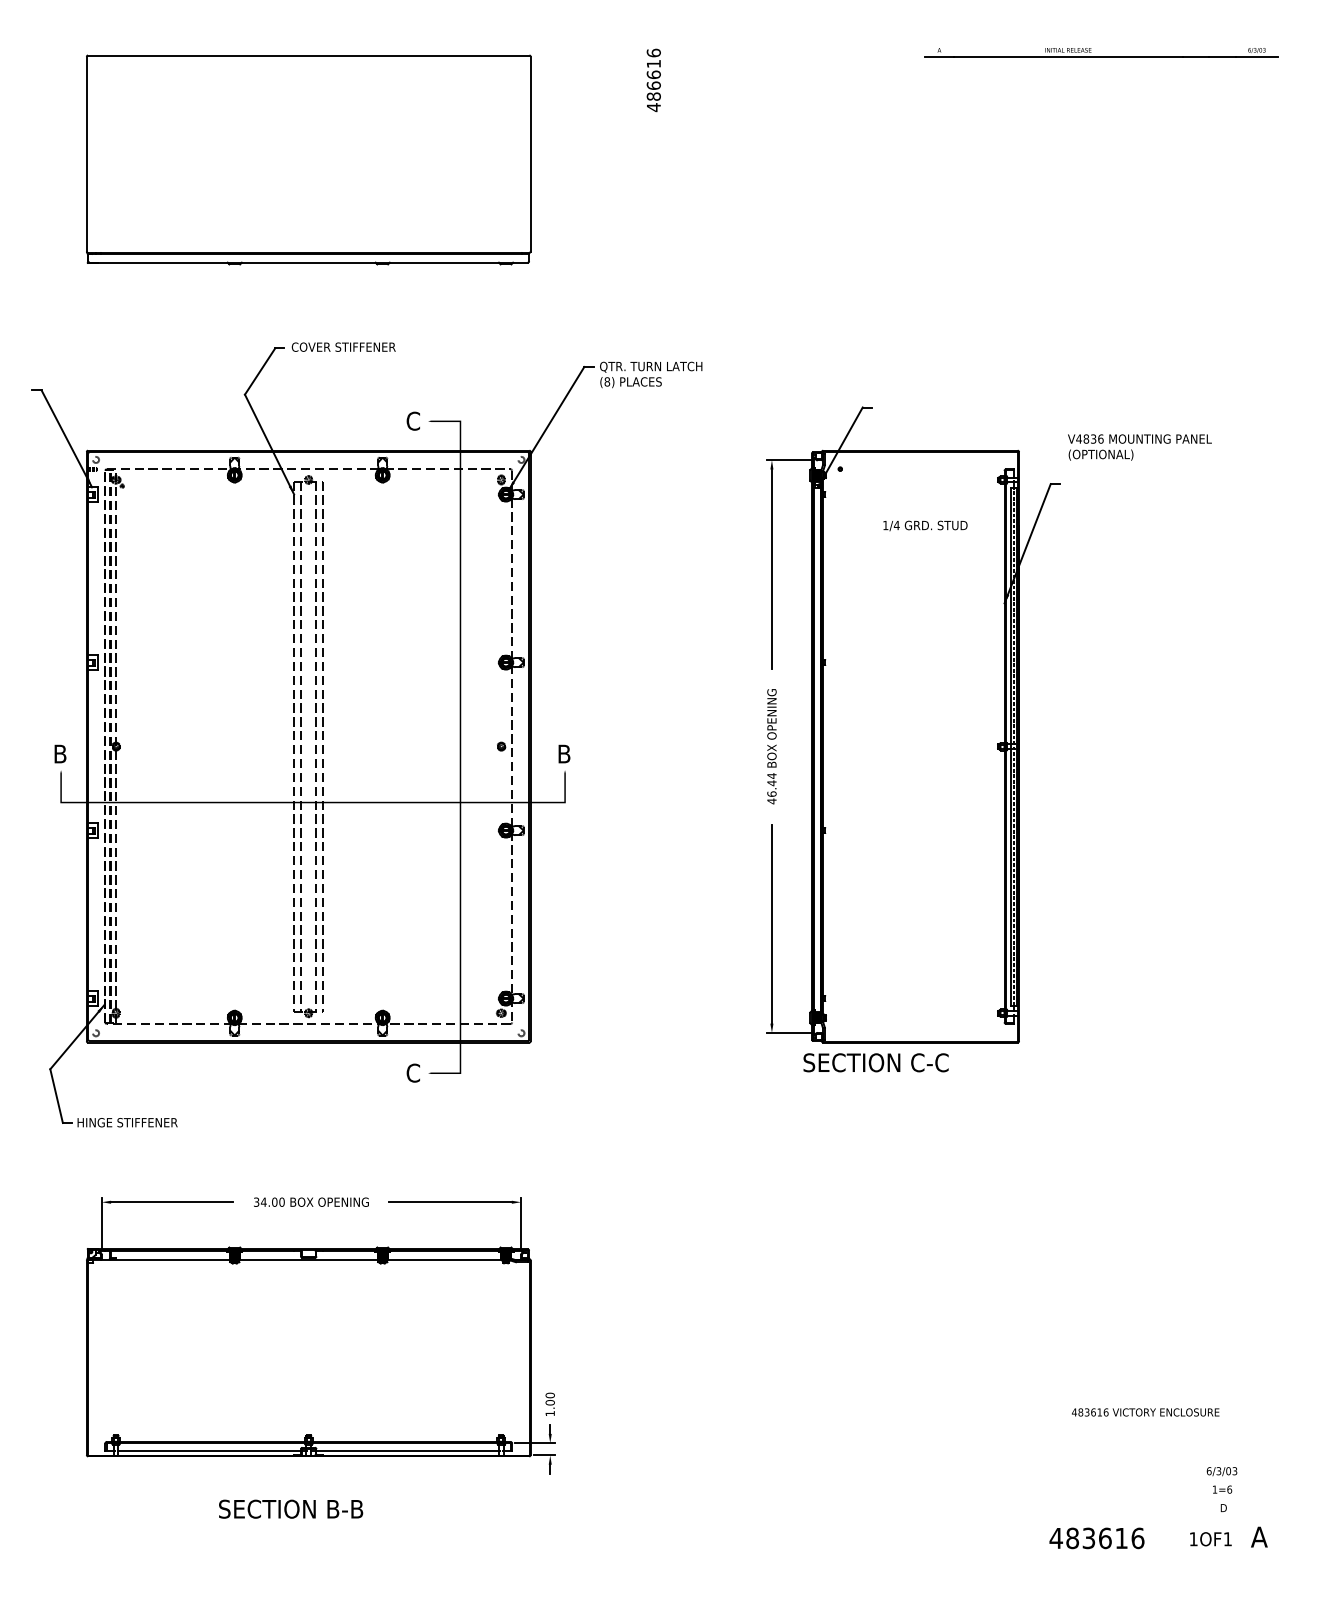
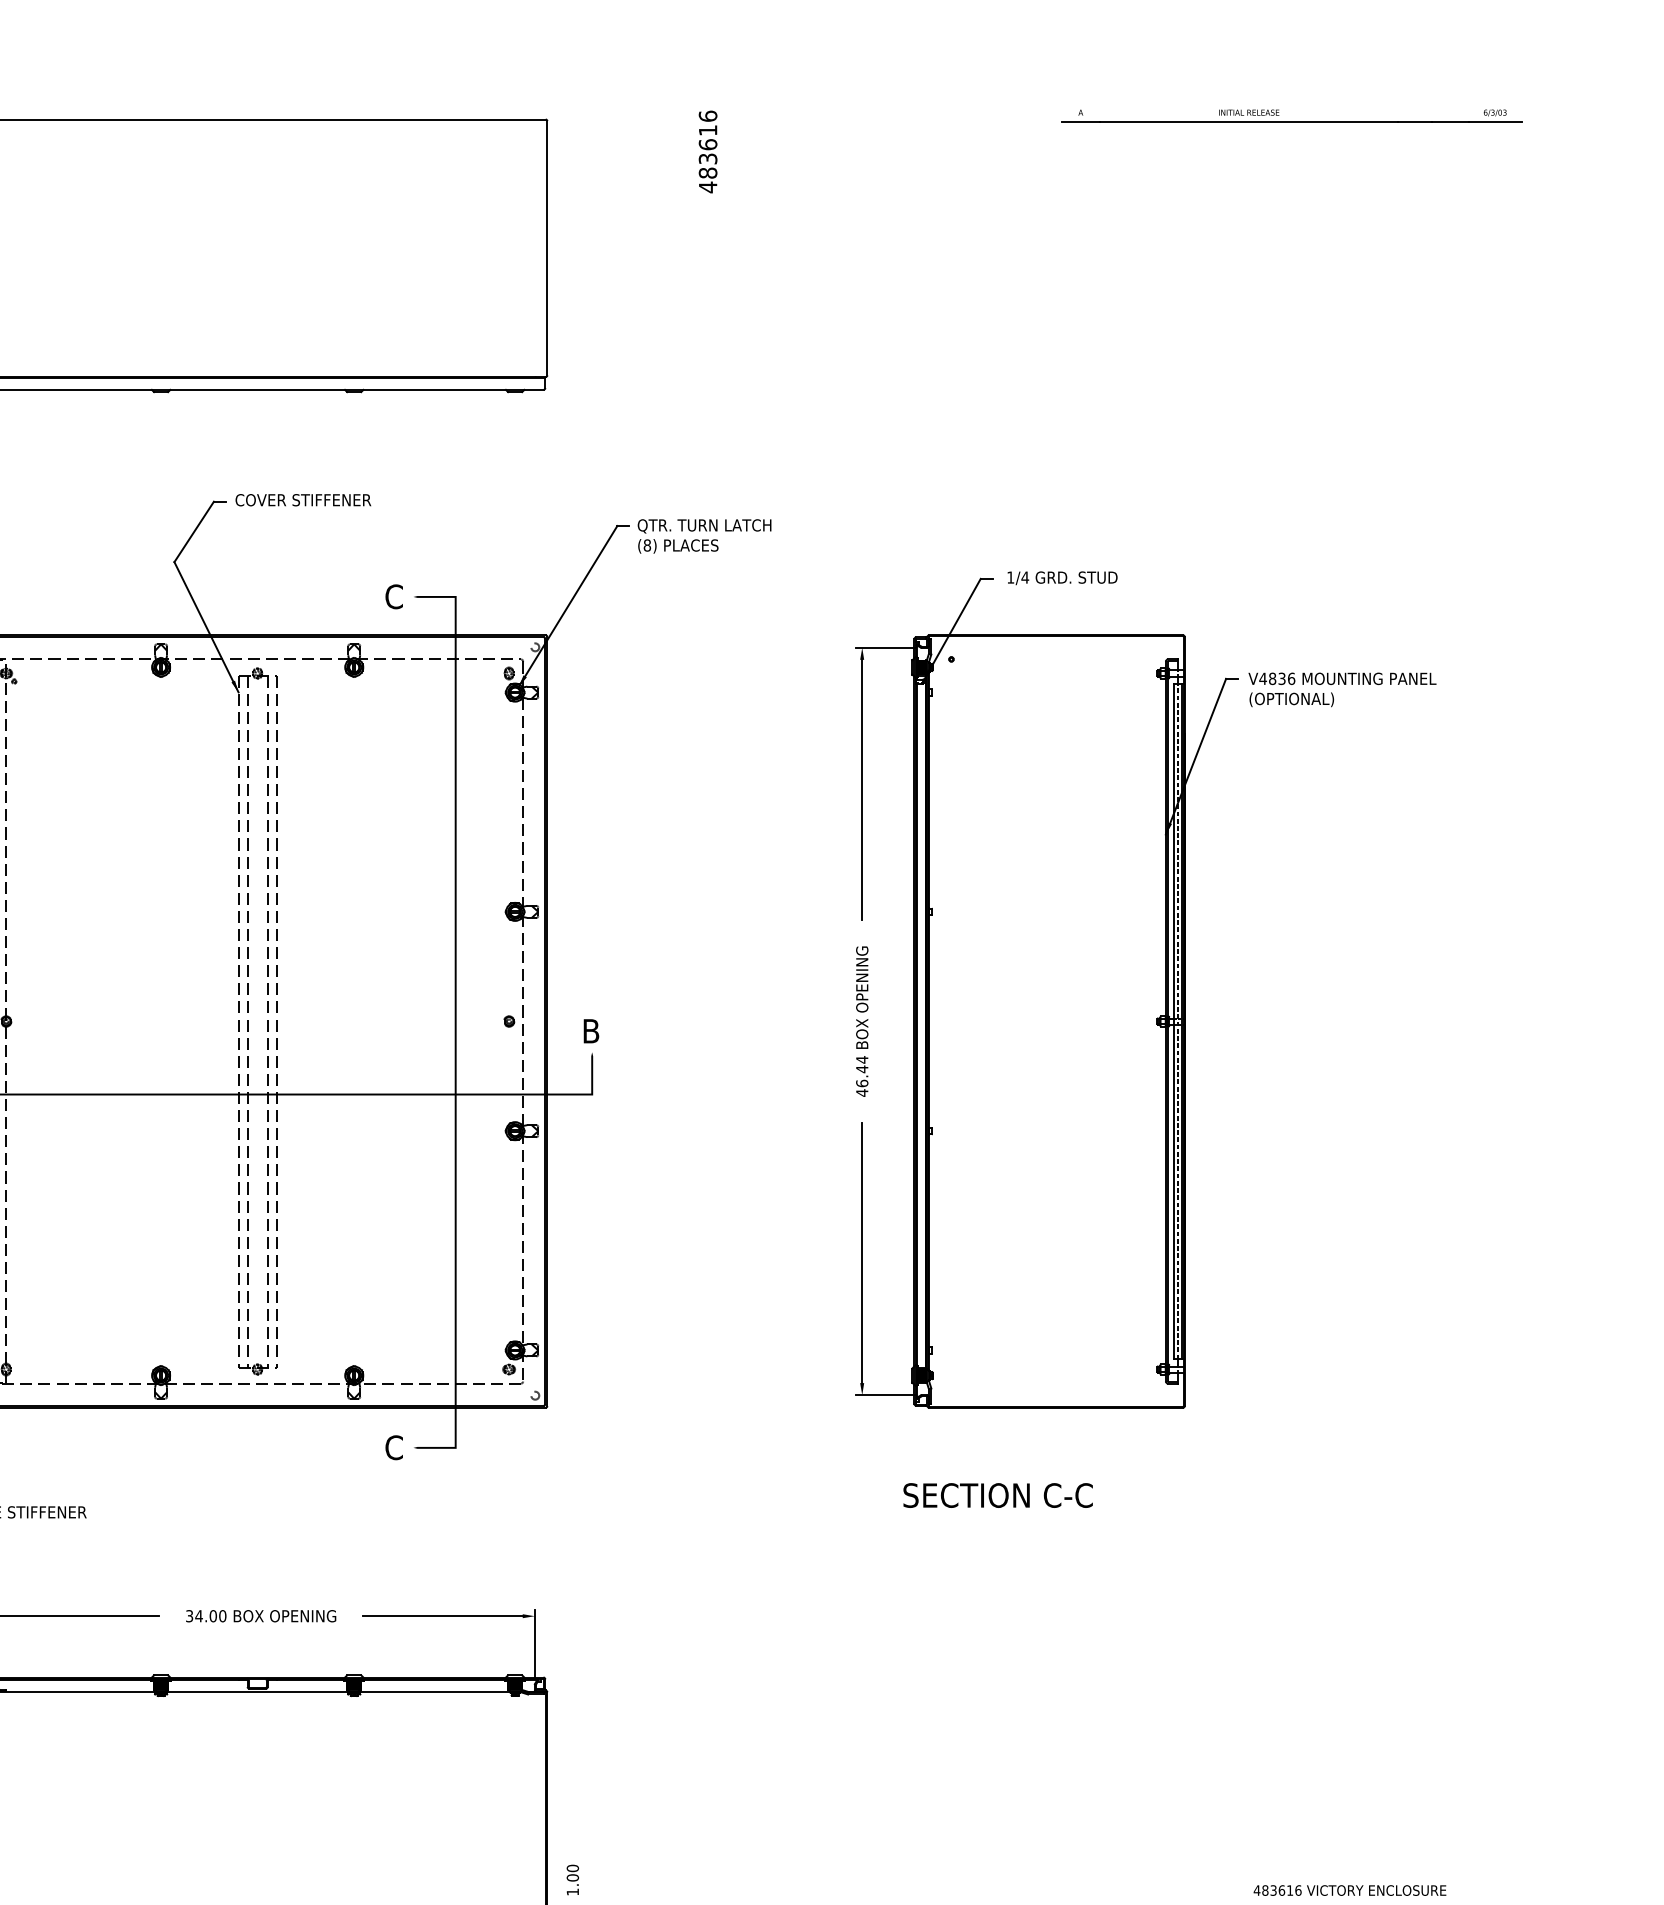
text: (653, 85) -> (707, 158), 486616 -> 483616
text: (1139, 447) -> (1341, 689), moved
text: (925, 525) -> (1062, 577), moved
text: (875, 1062) -> (997, 1495), moved

